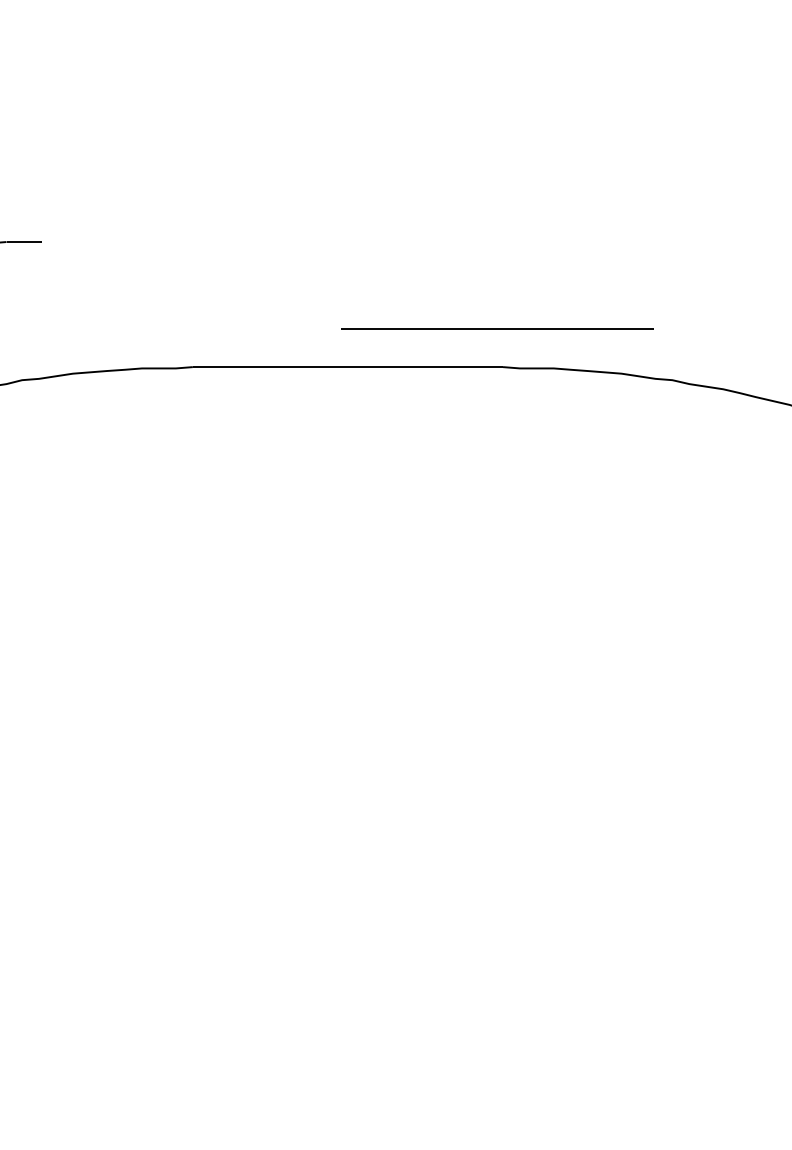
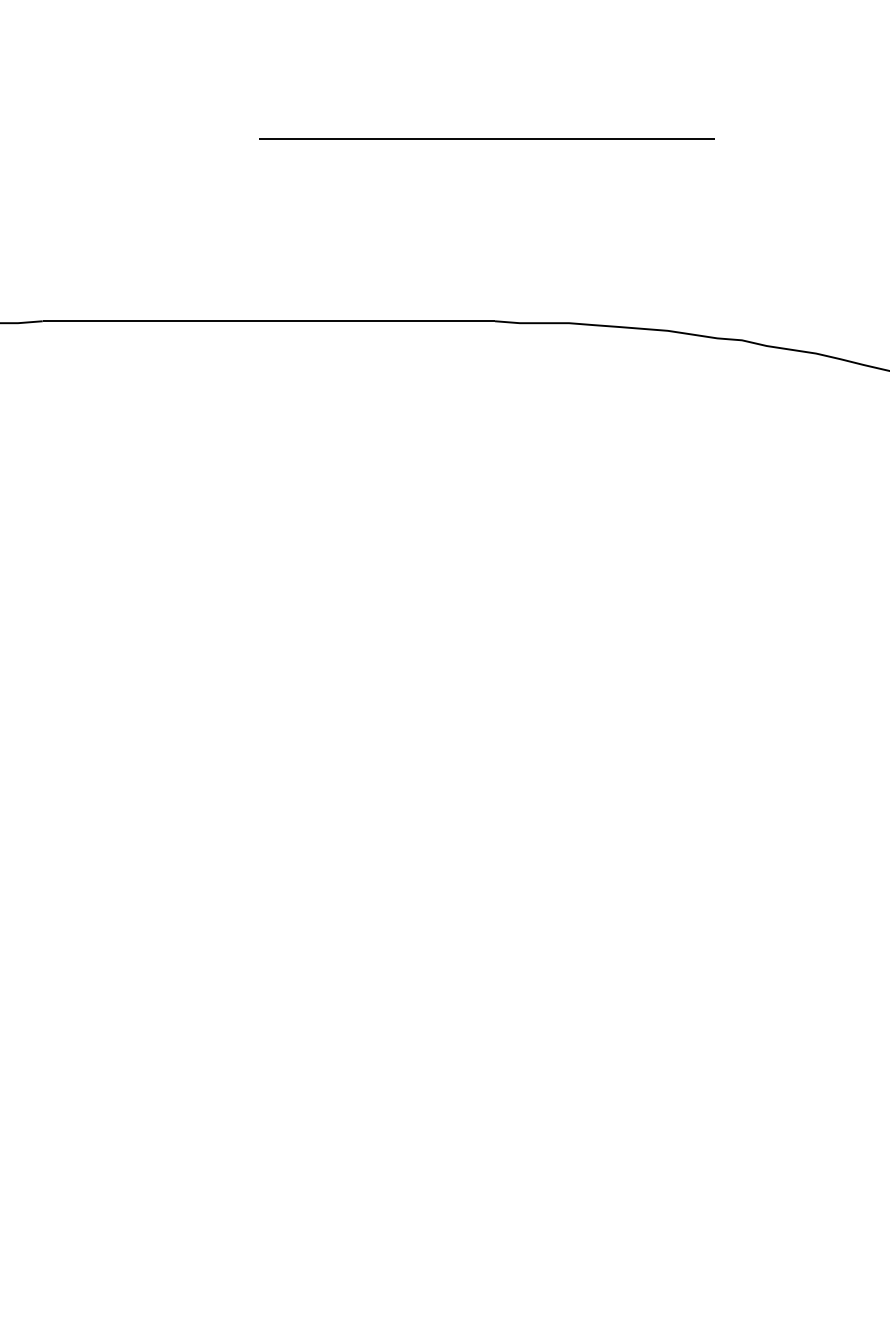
line: (497, 328) -> (486, 138), moved

